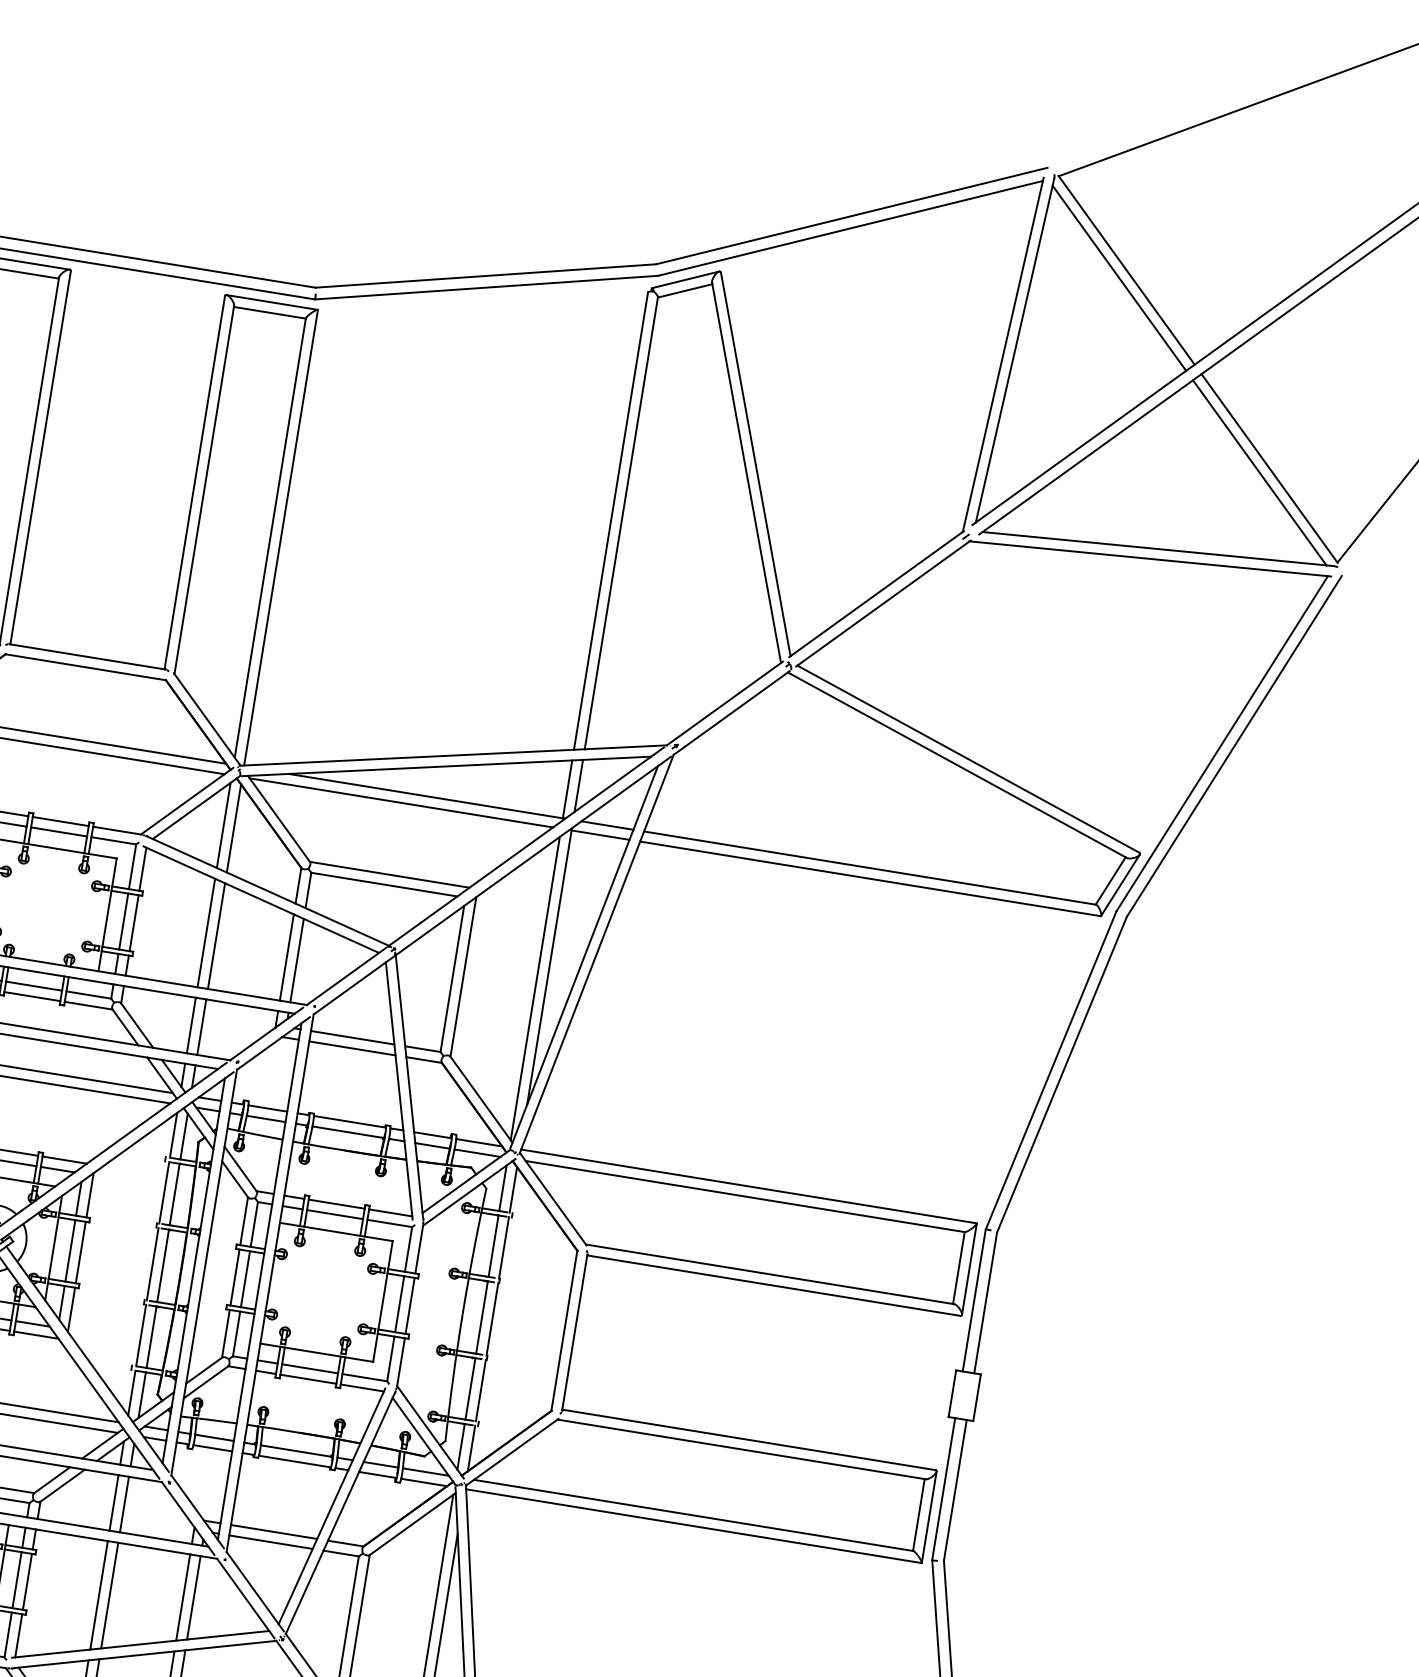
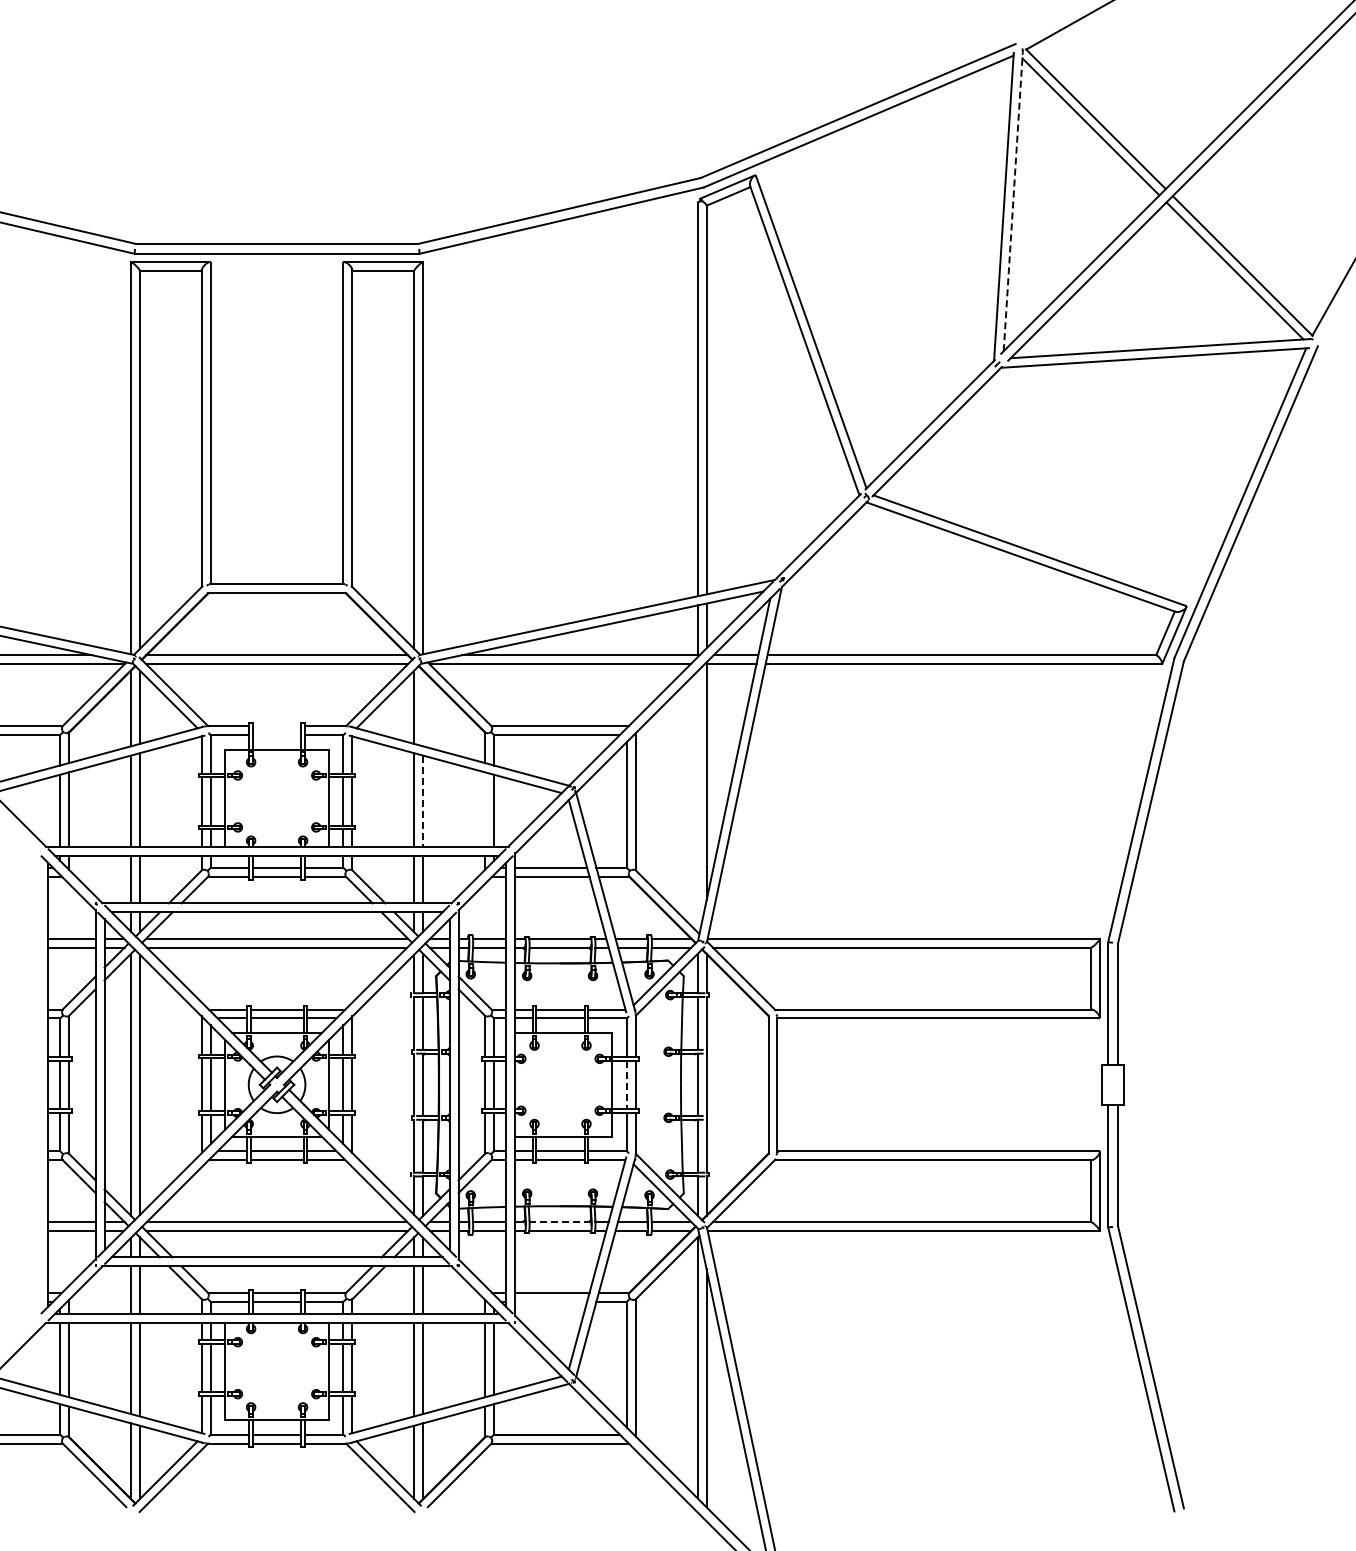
line: (1015, 350) -> (1013, 201), solid -> dashed
line: (61, 822) -> (277, 726), removed
line: (234, 828) -> (423, 708), removed
line: (59, 832) -> (277, 735), removed
line: (216, 936) -> (423, 801), solid -> dashed
line: (287, 957) -> (485, 809), removed
line: (535, 988) -> (697, 801), removed
line: (399, 1304) -> (626, 1085), solid -> dashed
line: (296, 1451) -> (560, 1222), solid -> dashed
line: (271, 1541) -> (551, 1301), removed

